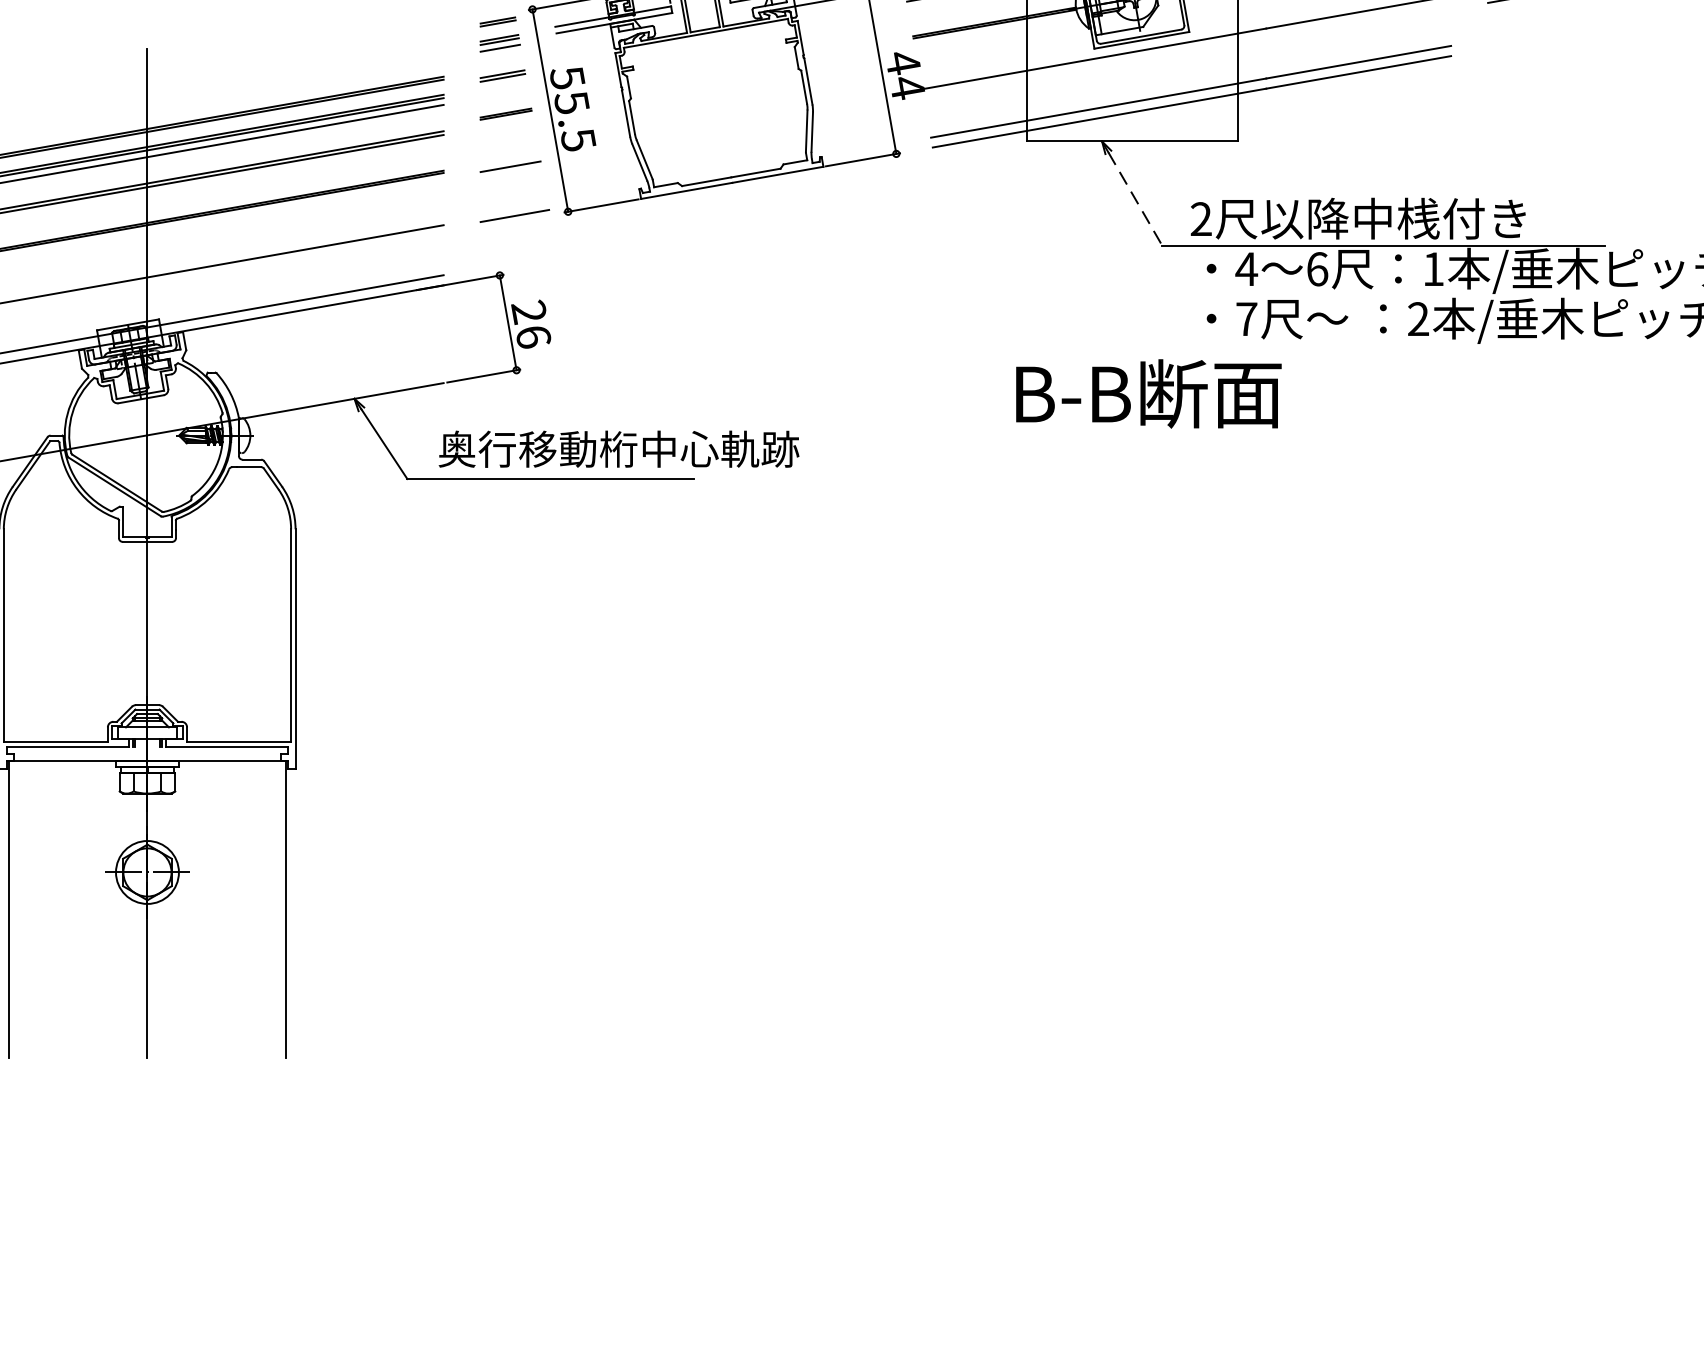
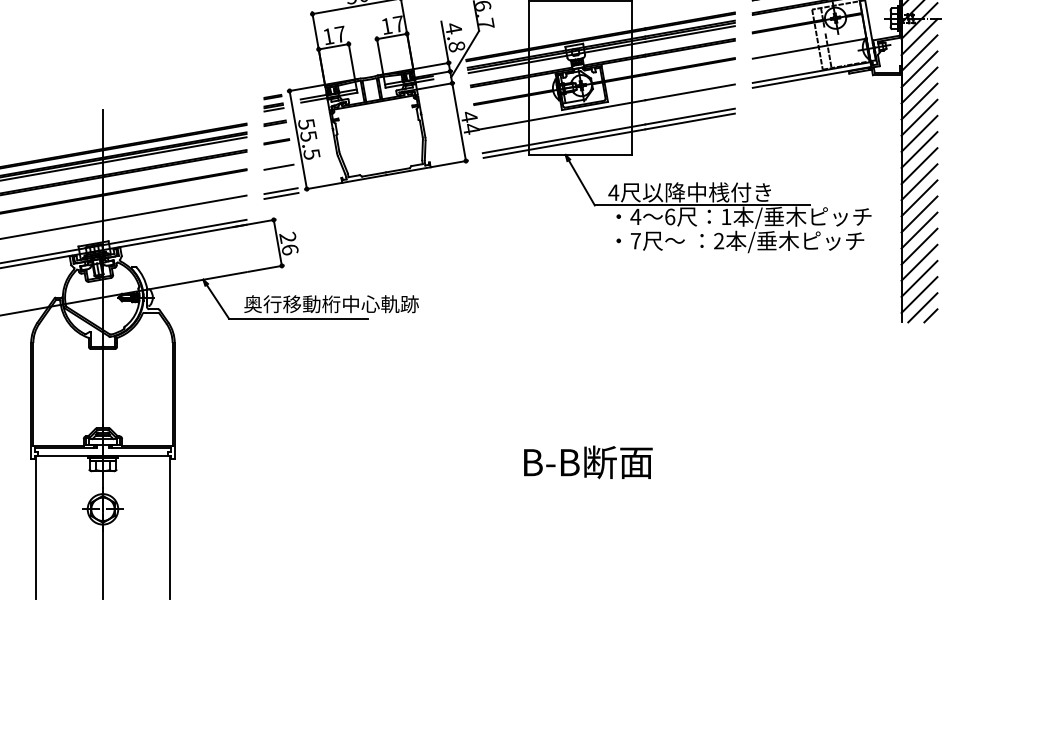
line: (1136, 200) -> (582, 183), dashed -> solid
text: (1200, 218) -> (613, 192), 2 -> 4
line: (515, 225) -> (281, 195), added
text: (1149, 394) -> (588, 462), moved

